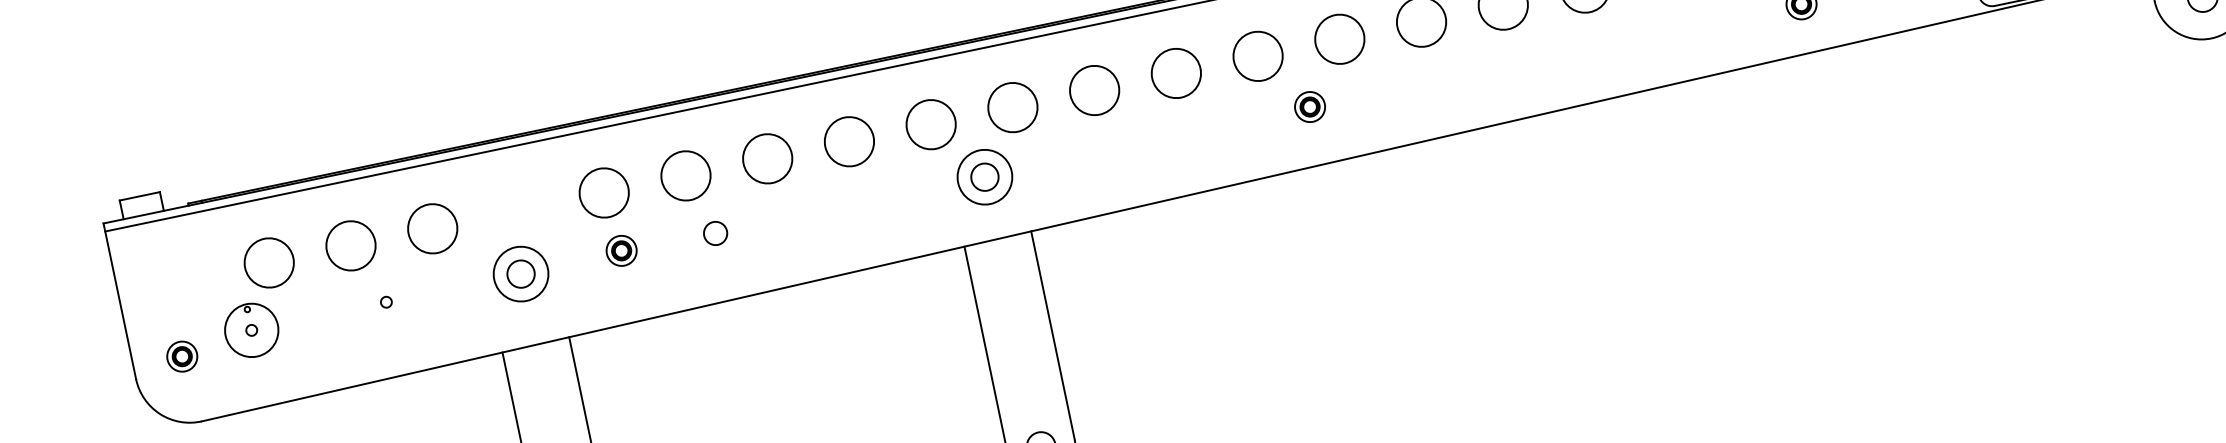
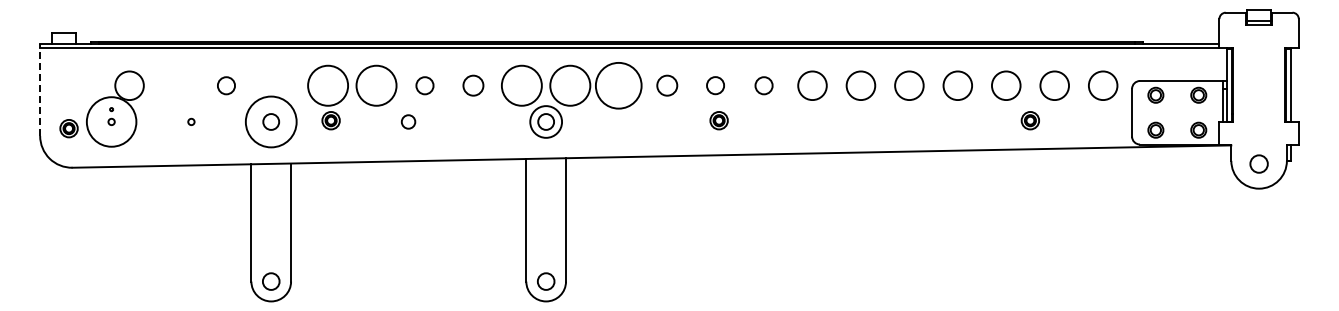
circle: (1338, 39) -> (763, 85), size x0.6
circle: (1257, 55) -> (715, 85), size x0.6
circle: (1176, 72) -> (667, 85), size x0.7
circle: (1094, 90) -> (618, 85), size x1.6
part: (1308, 106) -> (718, 120), moved
circle: (1013, 107) -> (570, 85), size x1.4
circle: (930, 124) -> (521, 85), size x1.4
circle: (849, 141) -> (473, 85), size x0.7
circle: (766, 158) -> (424, 85), size x0.6
circle: (685, 175) -> (376, 85), size x1.4
circle: (603, 192) -> (327, 85), size x1.4
circle: (432, 228) -> (226, 85), size x0.6
circle: (715, 232) -> (408, 121), moved
circle: (350, 245) -> (177, 85), removed
circle: (521, 273) -> (271, 121), size x1.6
line: (120, 300) -> (40, 89), solid -> dashed
circle: (251, 329) -> (111, 121), size x1.6

